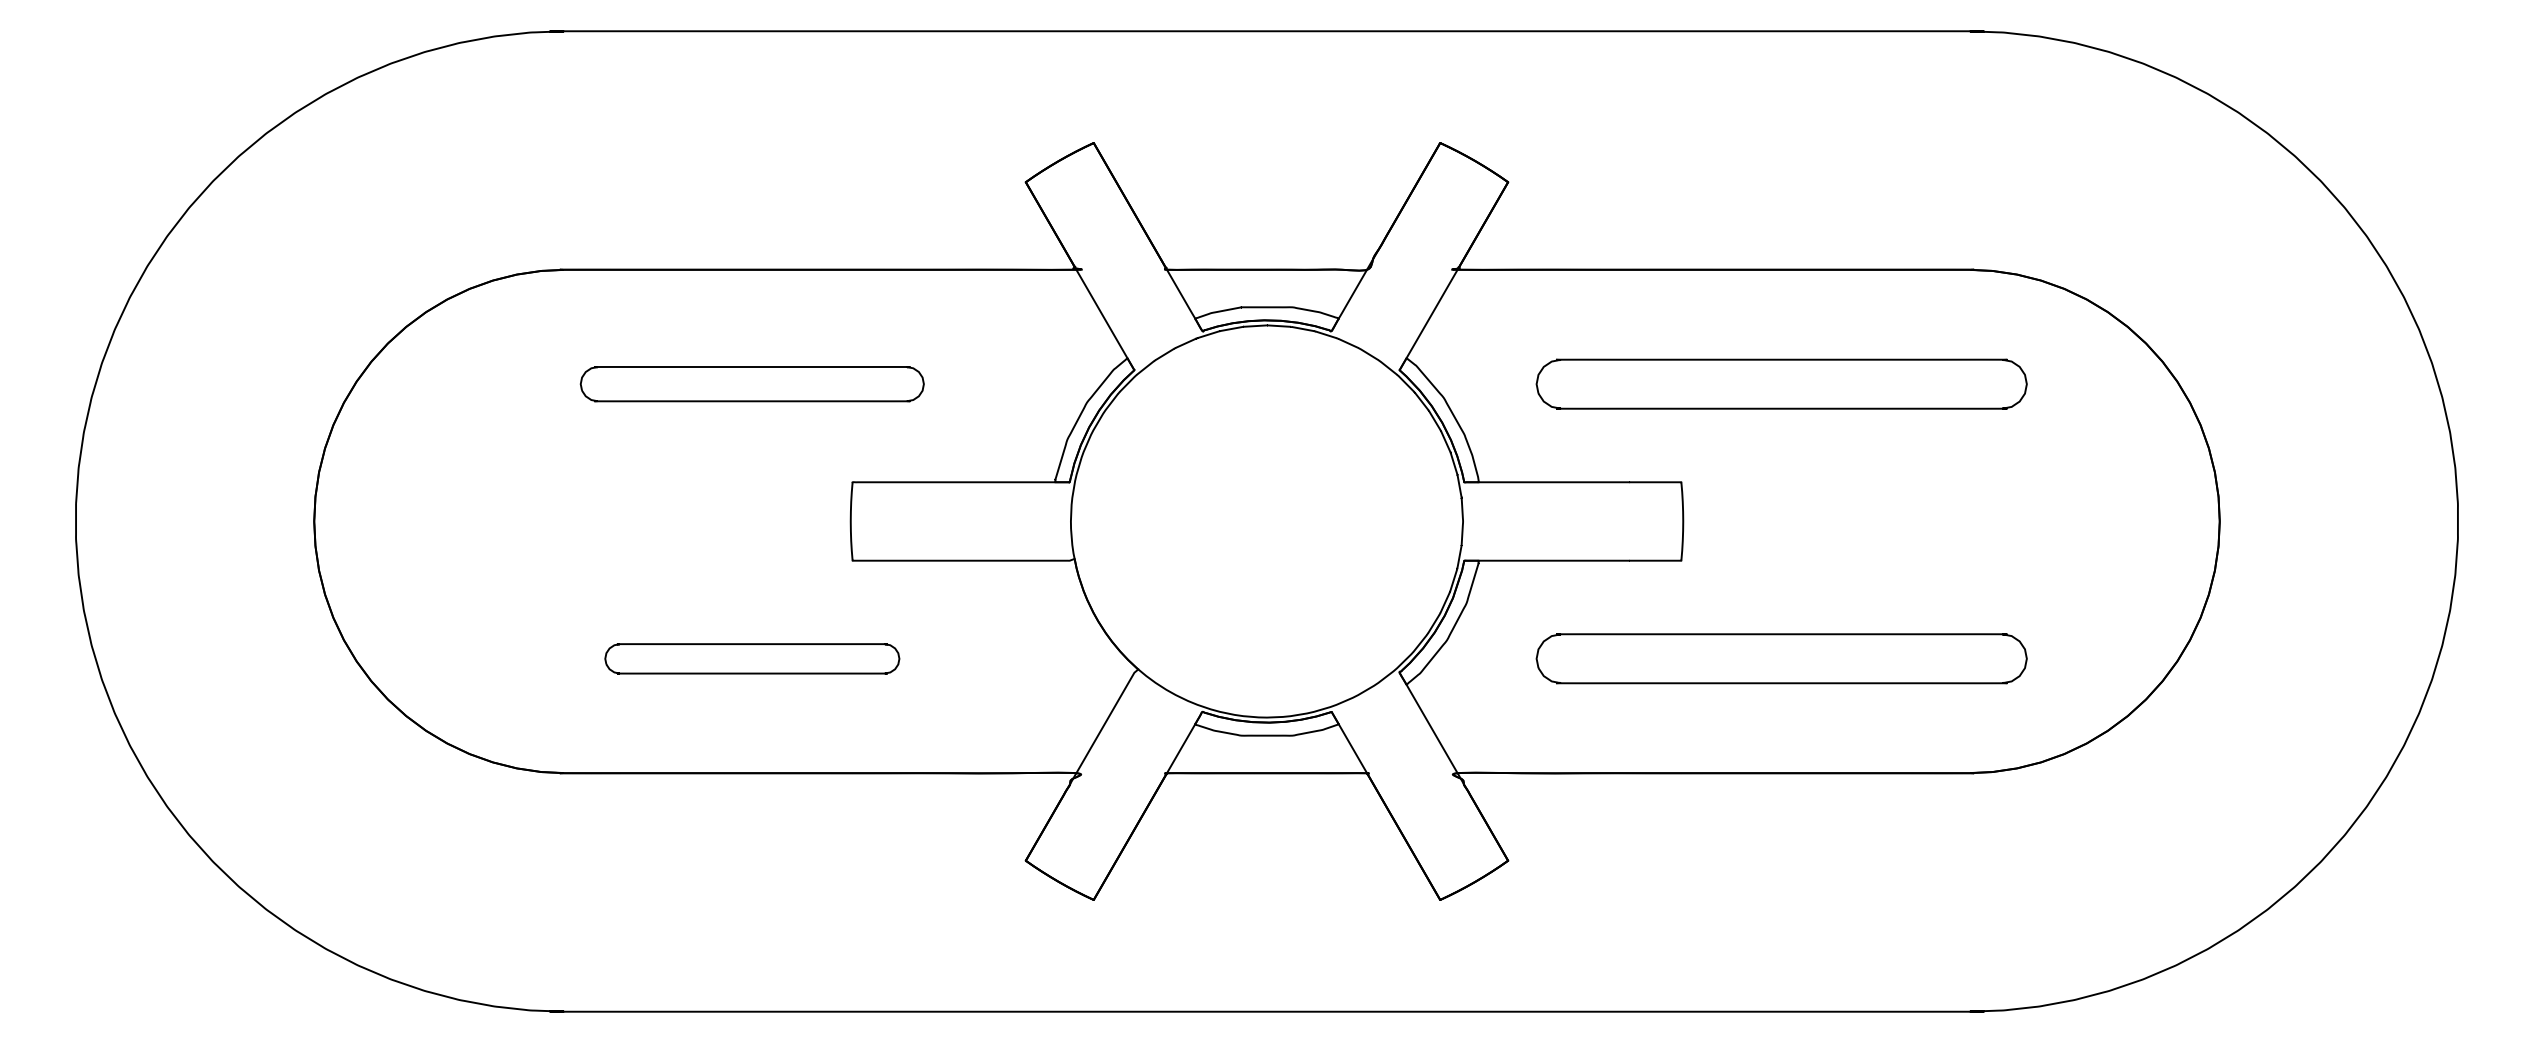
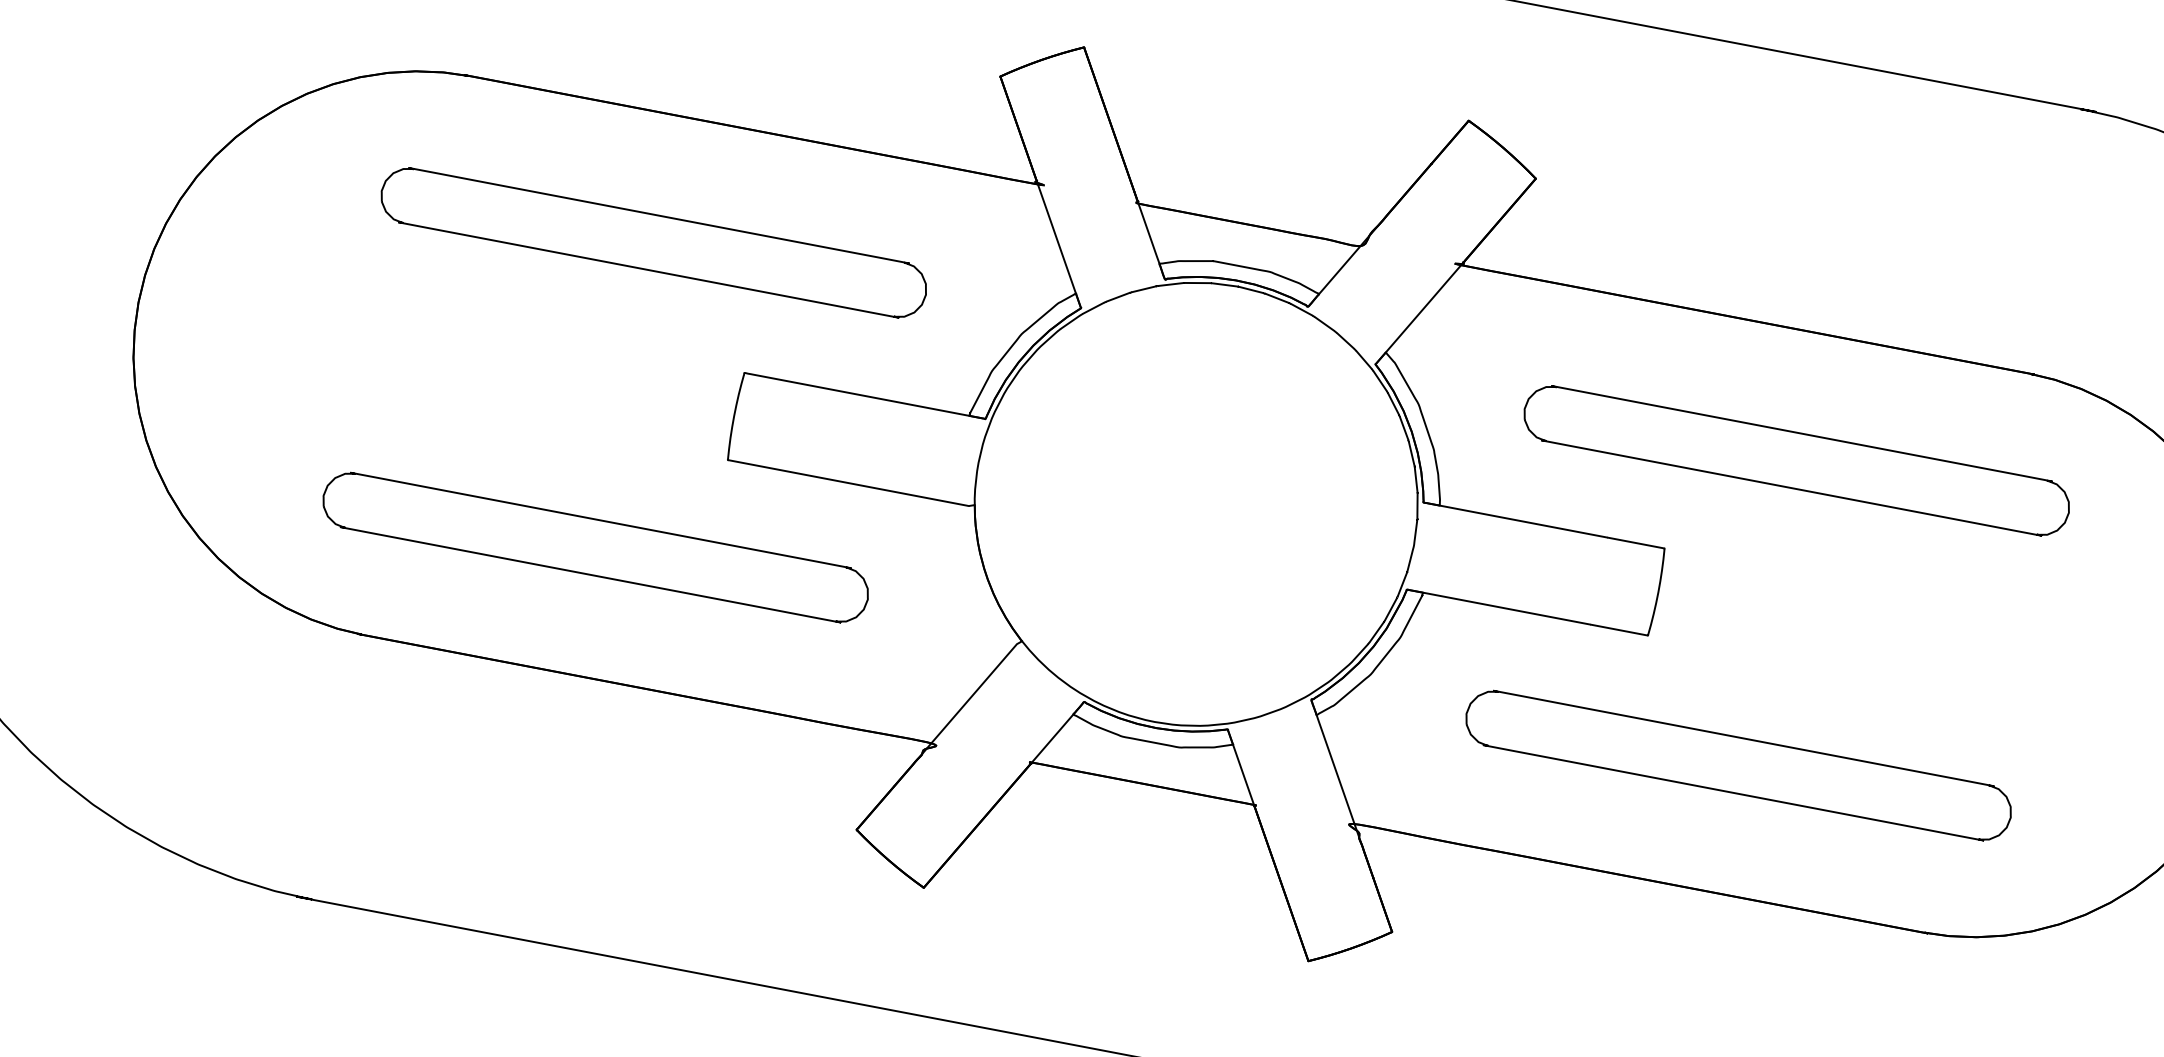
part: (752, 383) -> (654, 242), size x1.43
part: (752, 658) -> (596, 547), size x1.67

